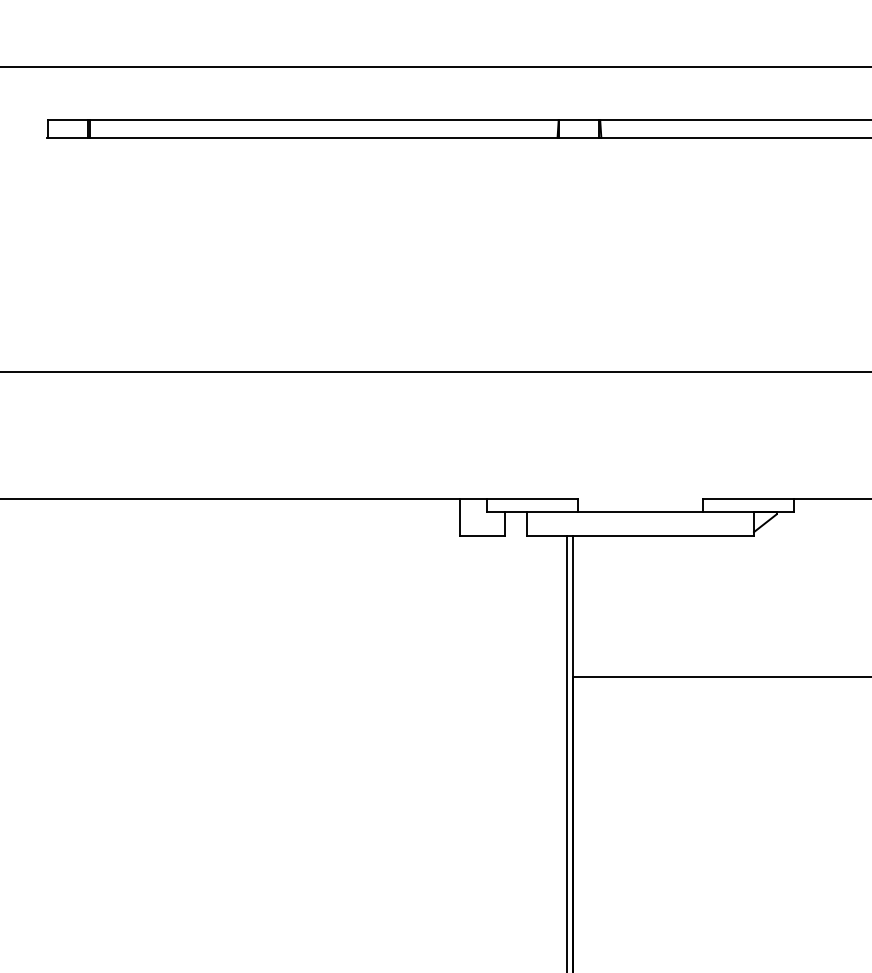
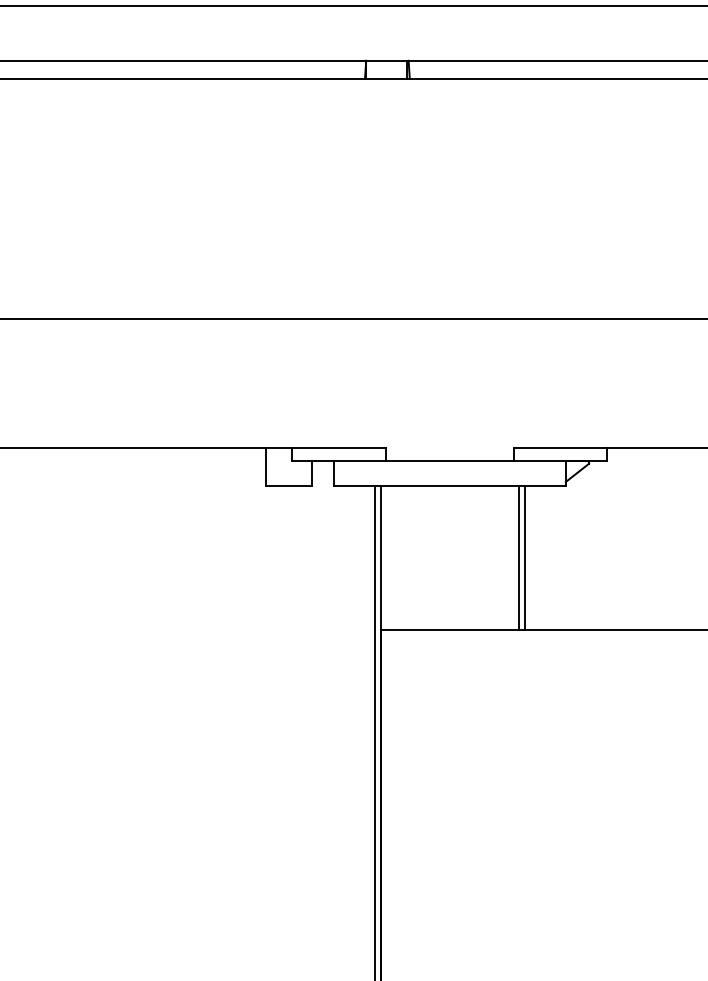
line: (707, 605) -> (518, 556), added
line: (713, 605) -> (524, 556), added

